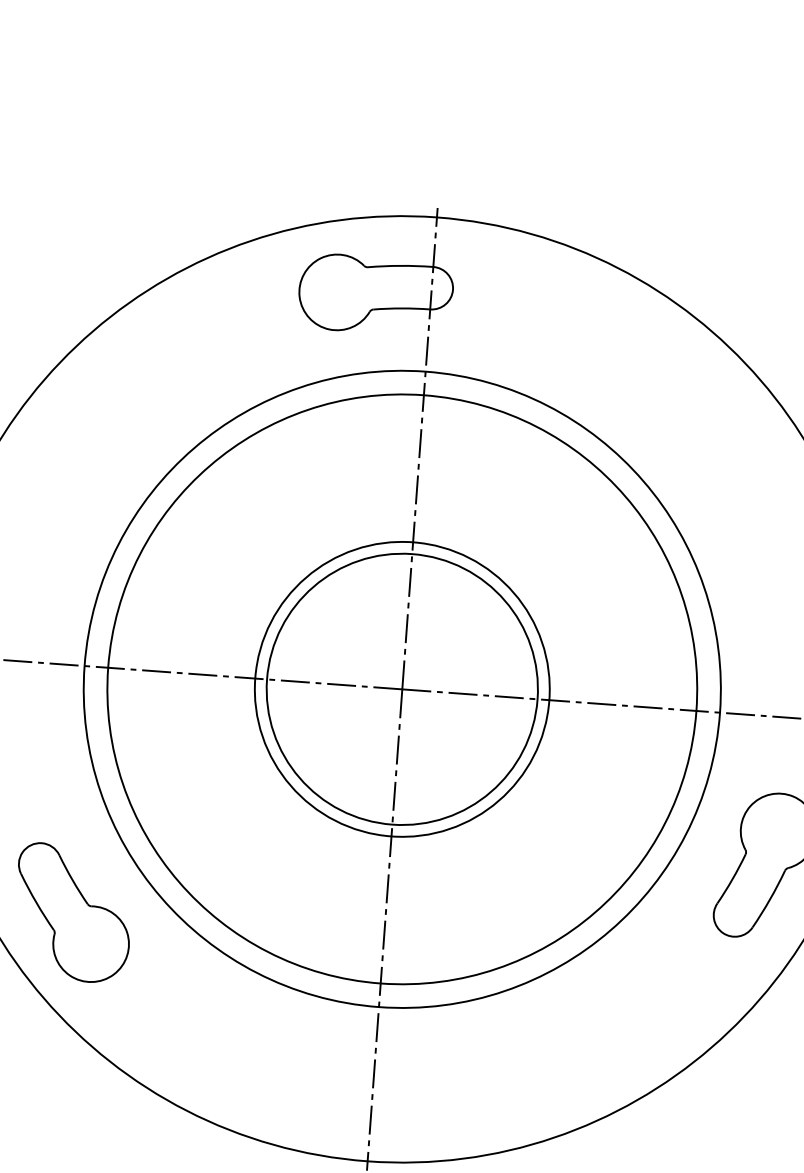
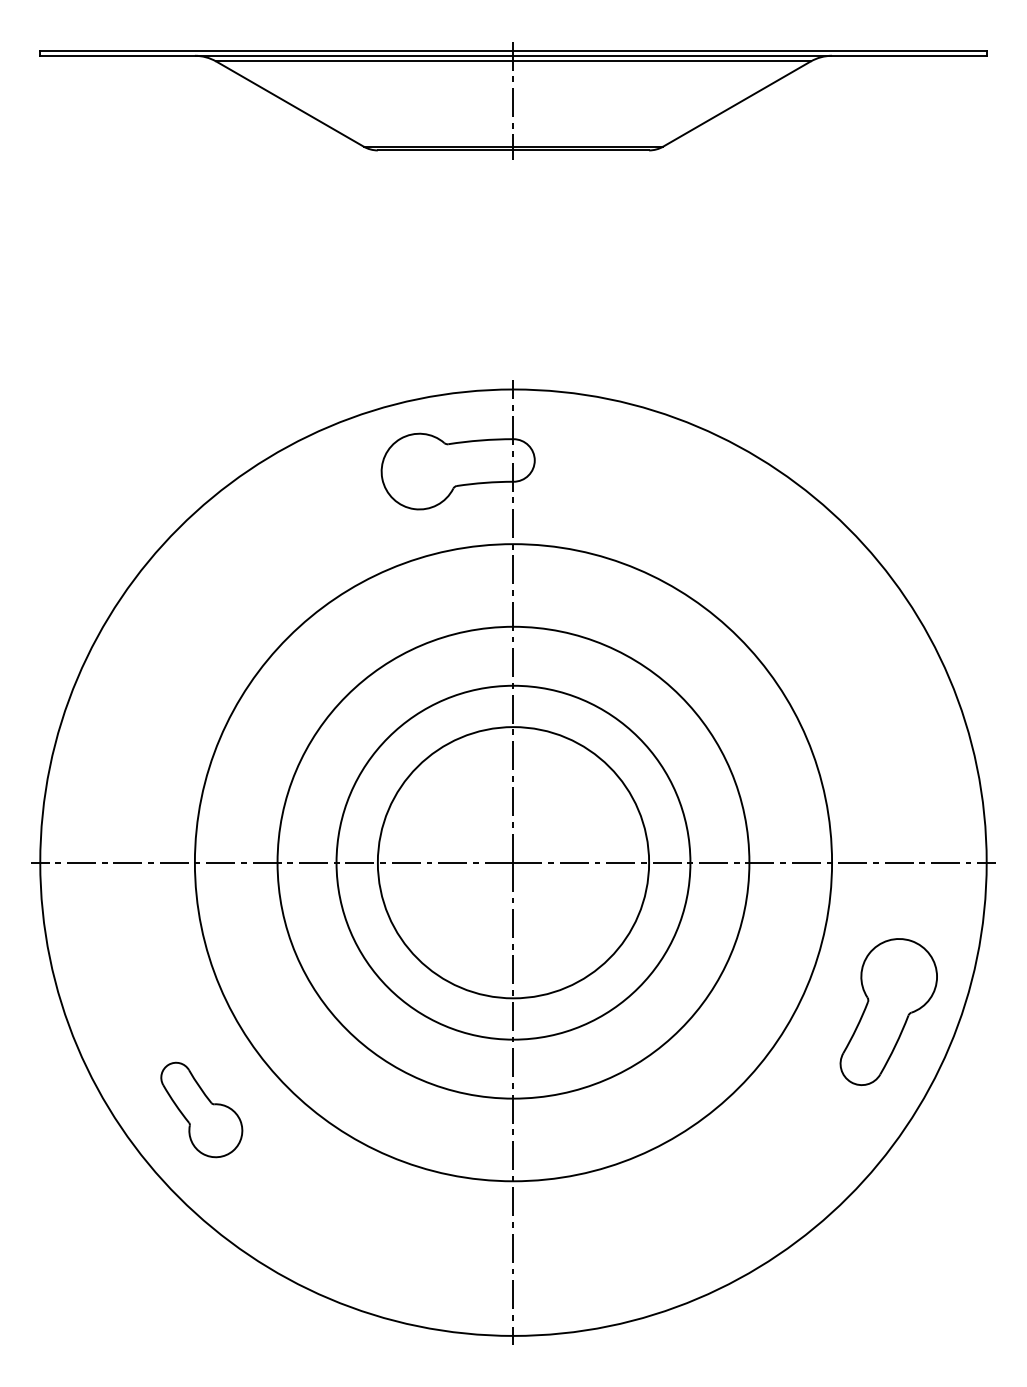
circle: (402, 689) -> (513, 862), size x0.6
circle: (402, 689) -> (513, 862), size x1.6
part: (73, 912) -> (201, 1109), size x0.7

